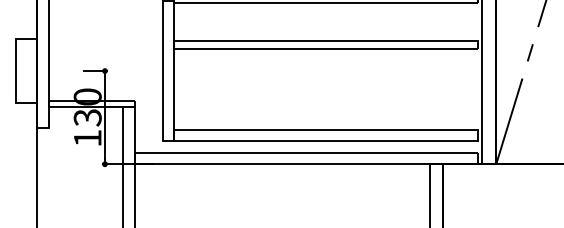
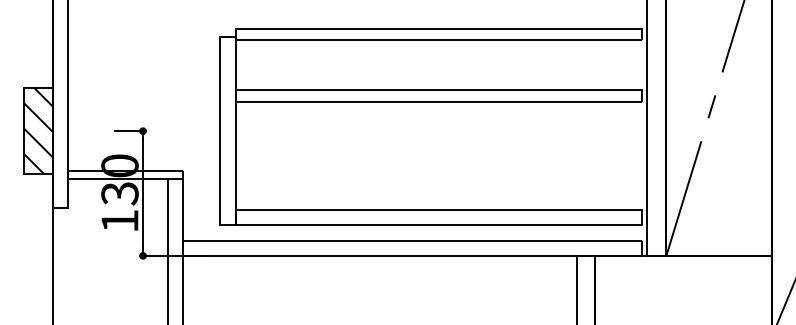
hatch: (26, 71) -> (37, 131), added

